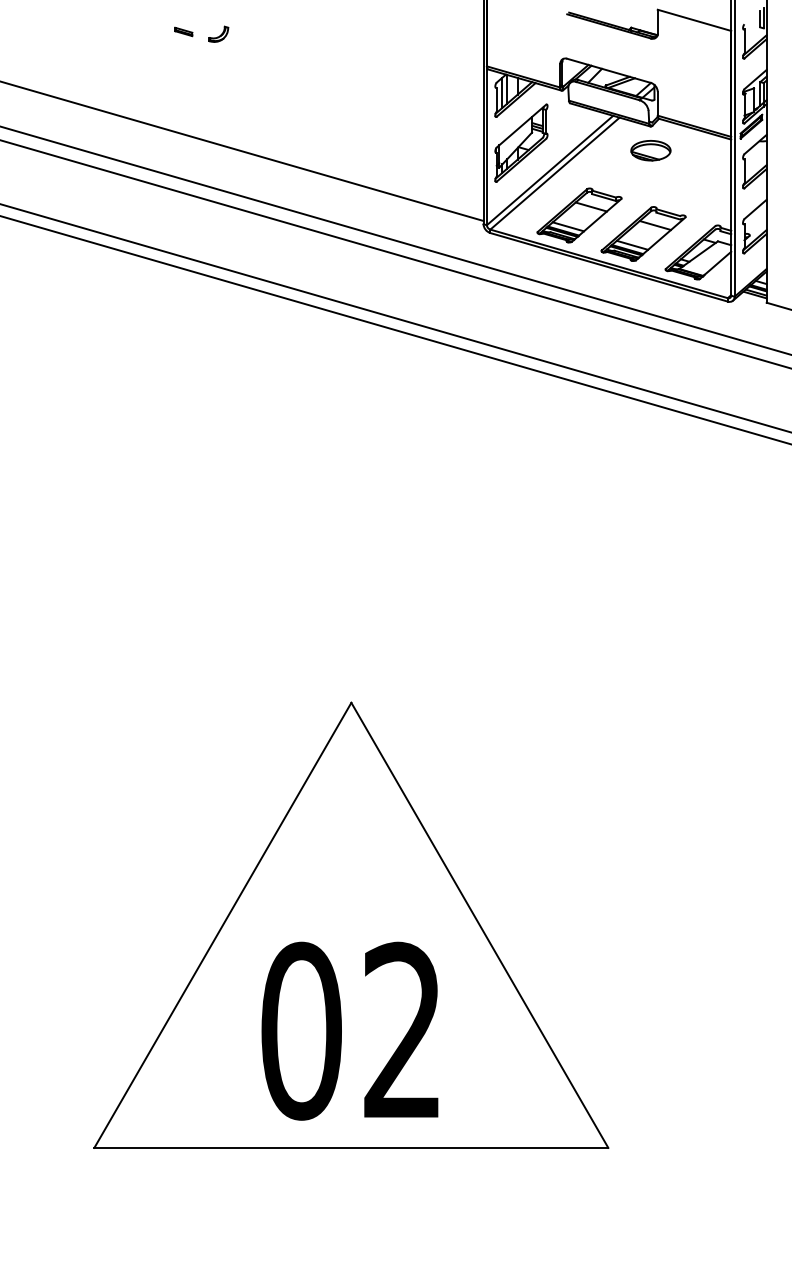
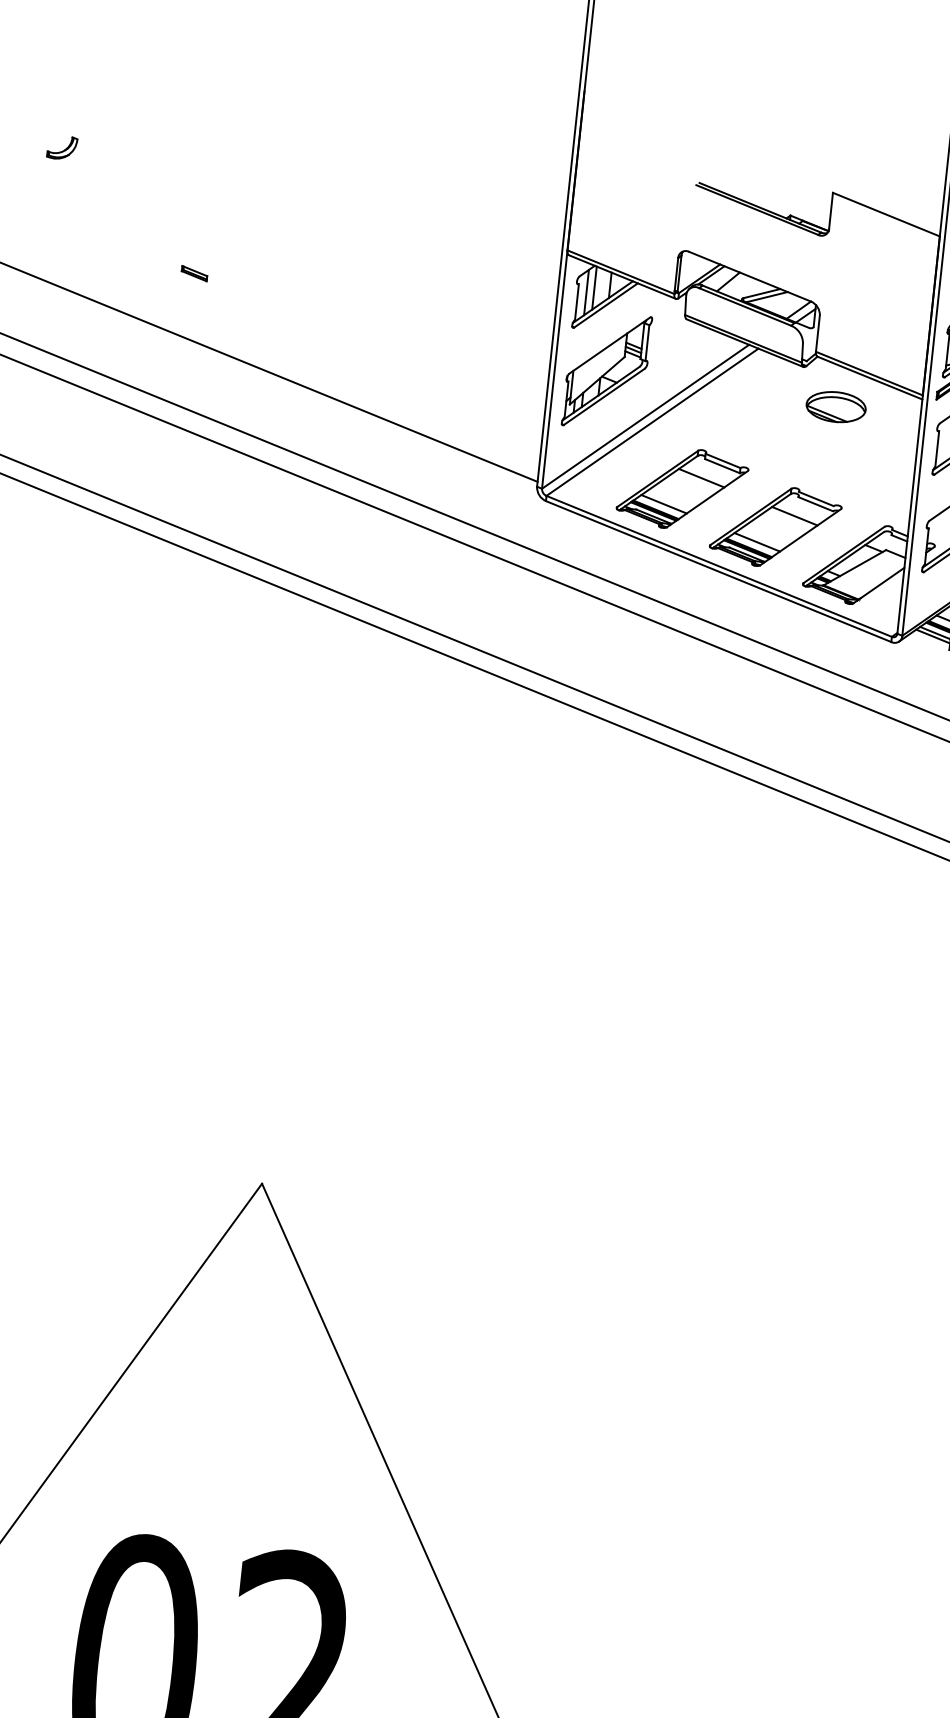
part: (183, 31) -> (194, 272), moved
part: (218, 33) -> (61, 146), moved
part: (650, 150) -> (835, 406), moved

